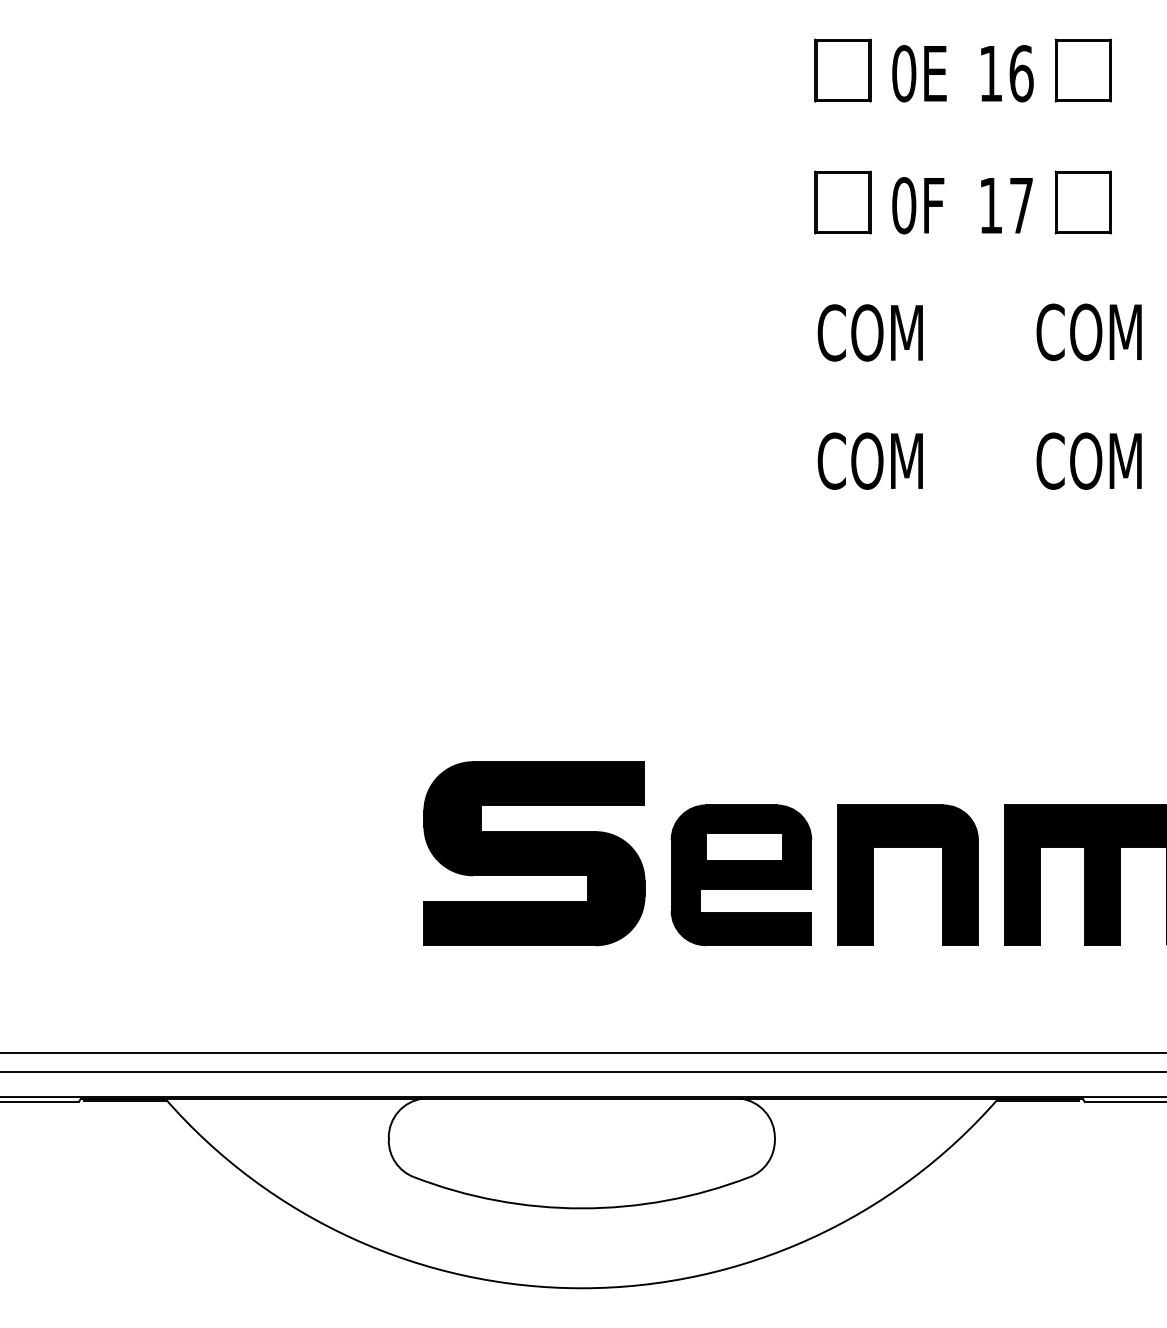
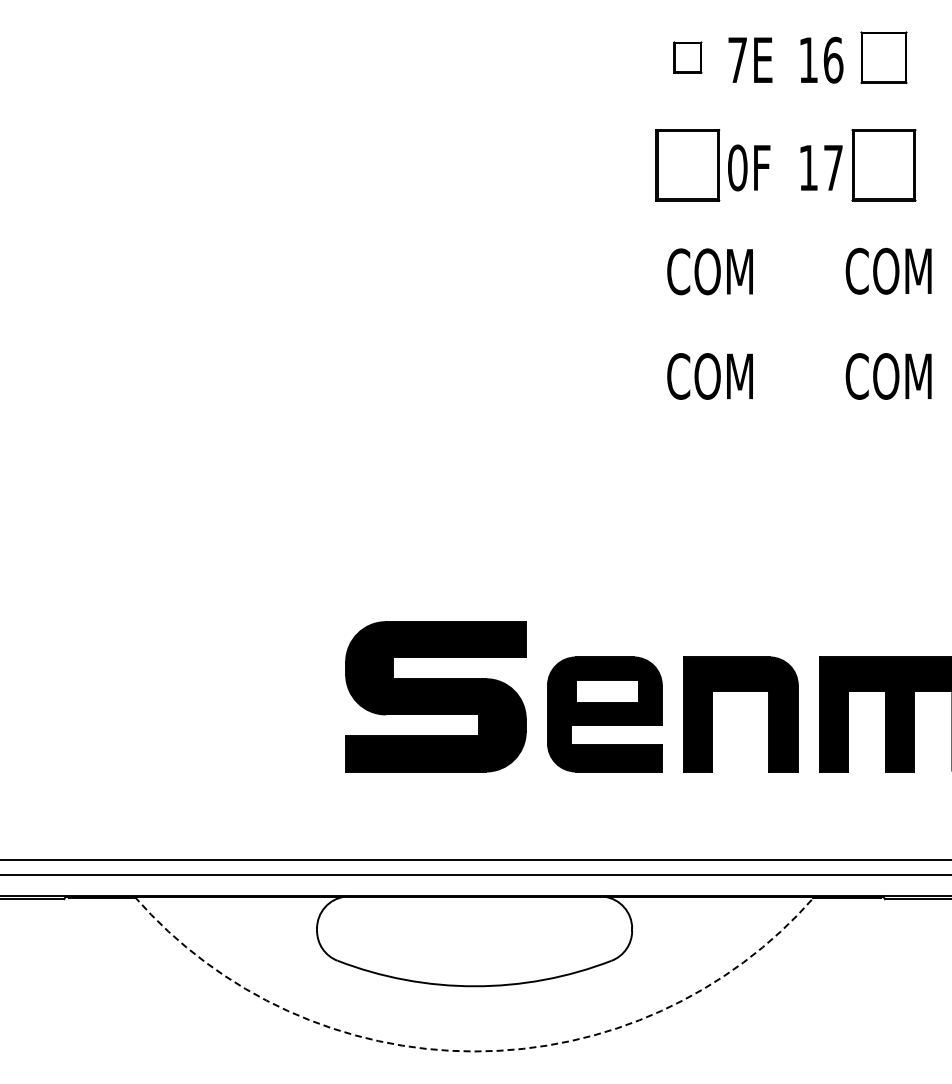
part: (842, 70) -> (687, 57), size x0.6
text: (903, 72) -> (737, 59), 0E -> 7E
part: (842, 202) -> (687, 165), size x1.4
part: (1082, 202) -> (883, 165), size x1.4
arc: (581, 1288) -> (474, 1051), solid -> dashed

